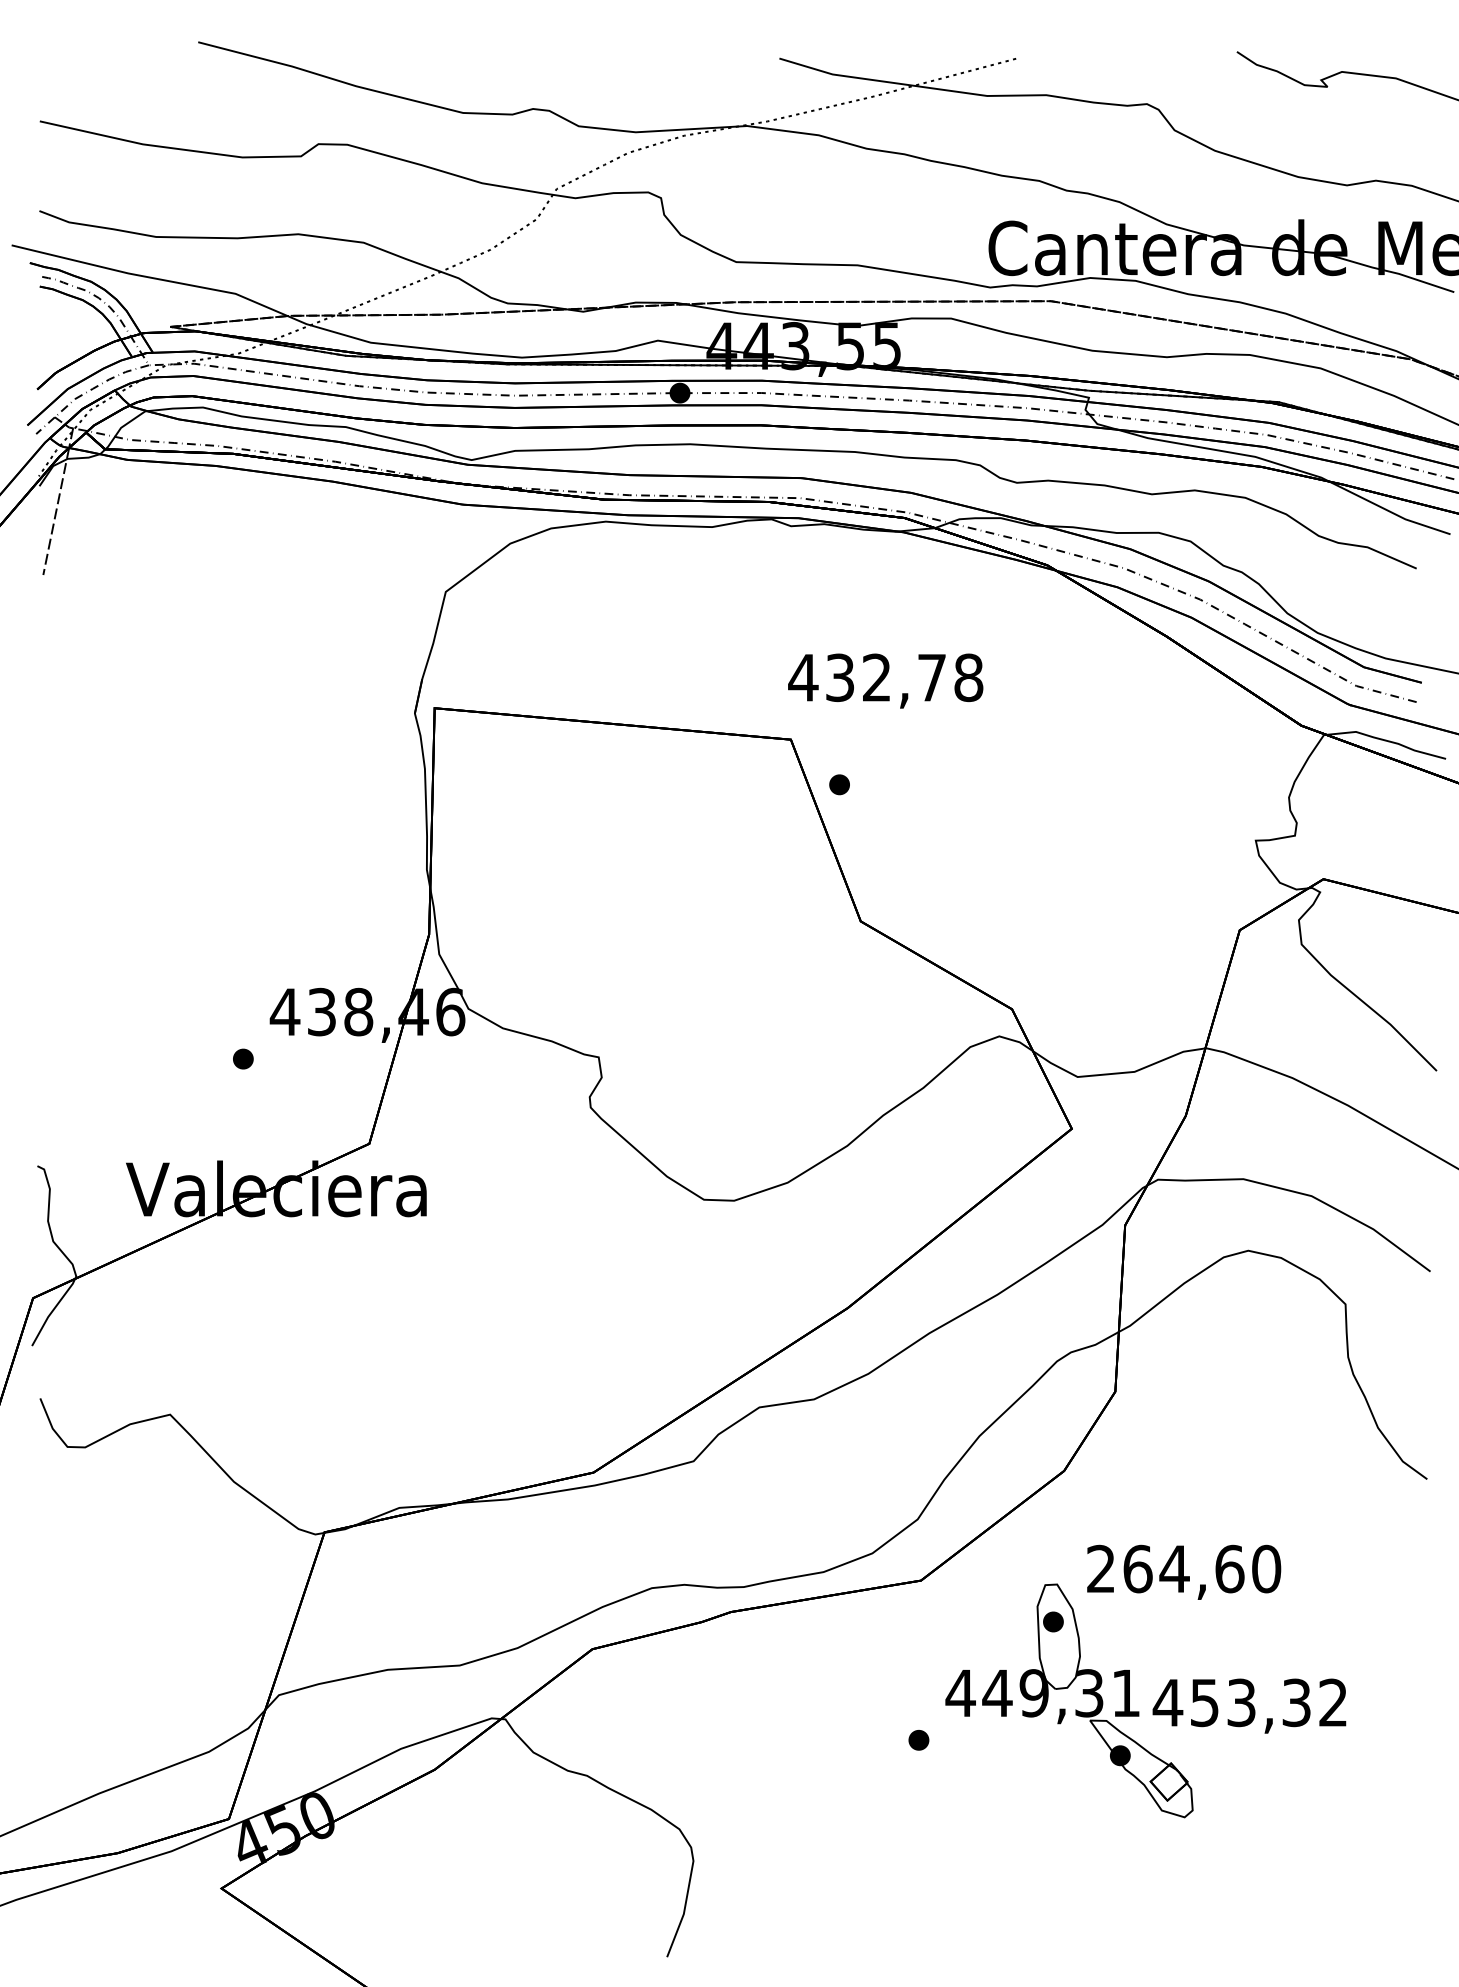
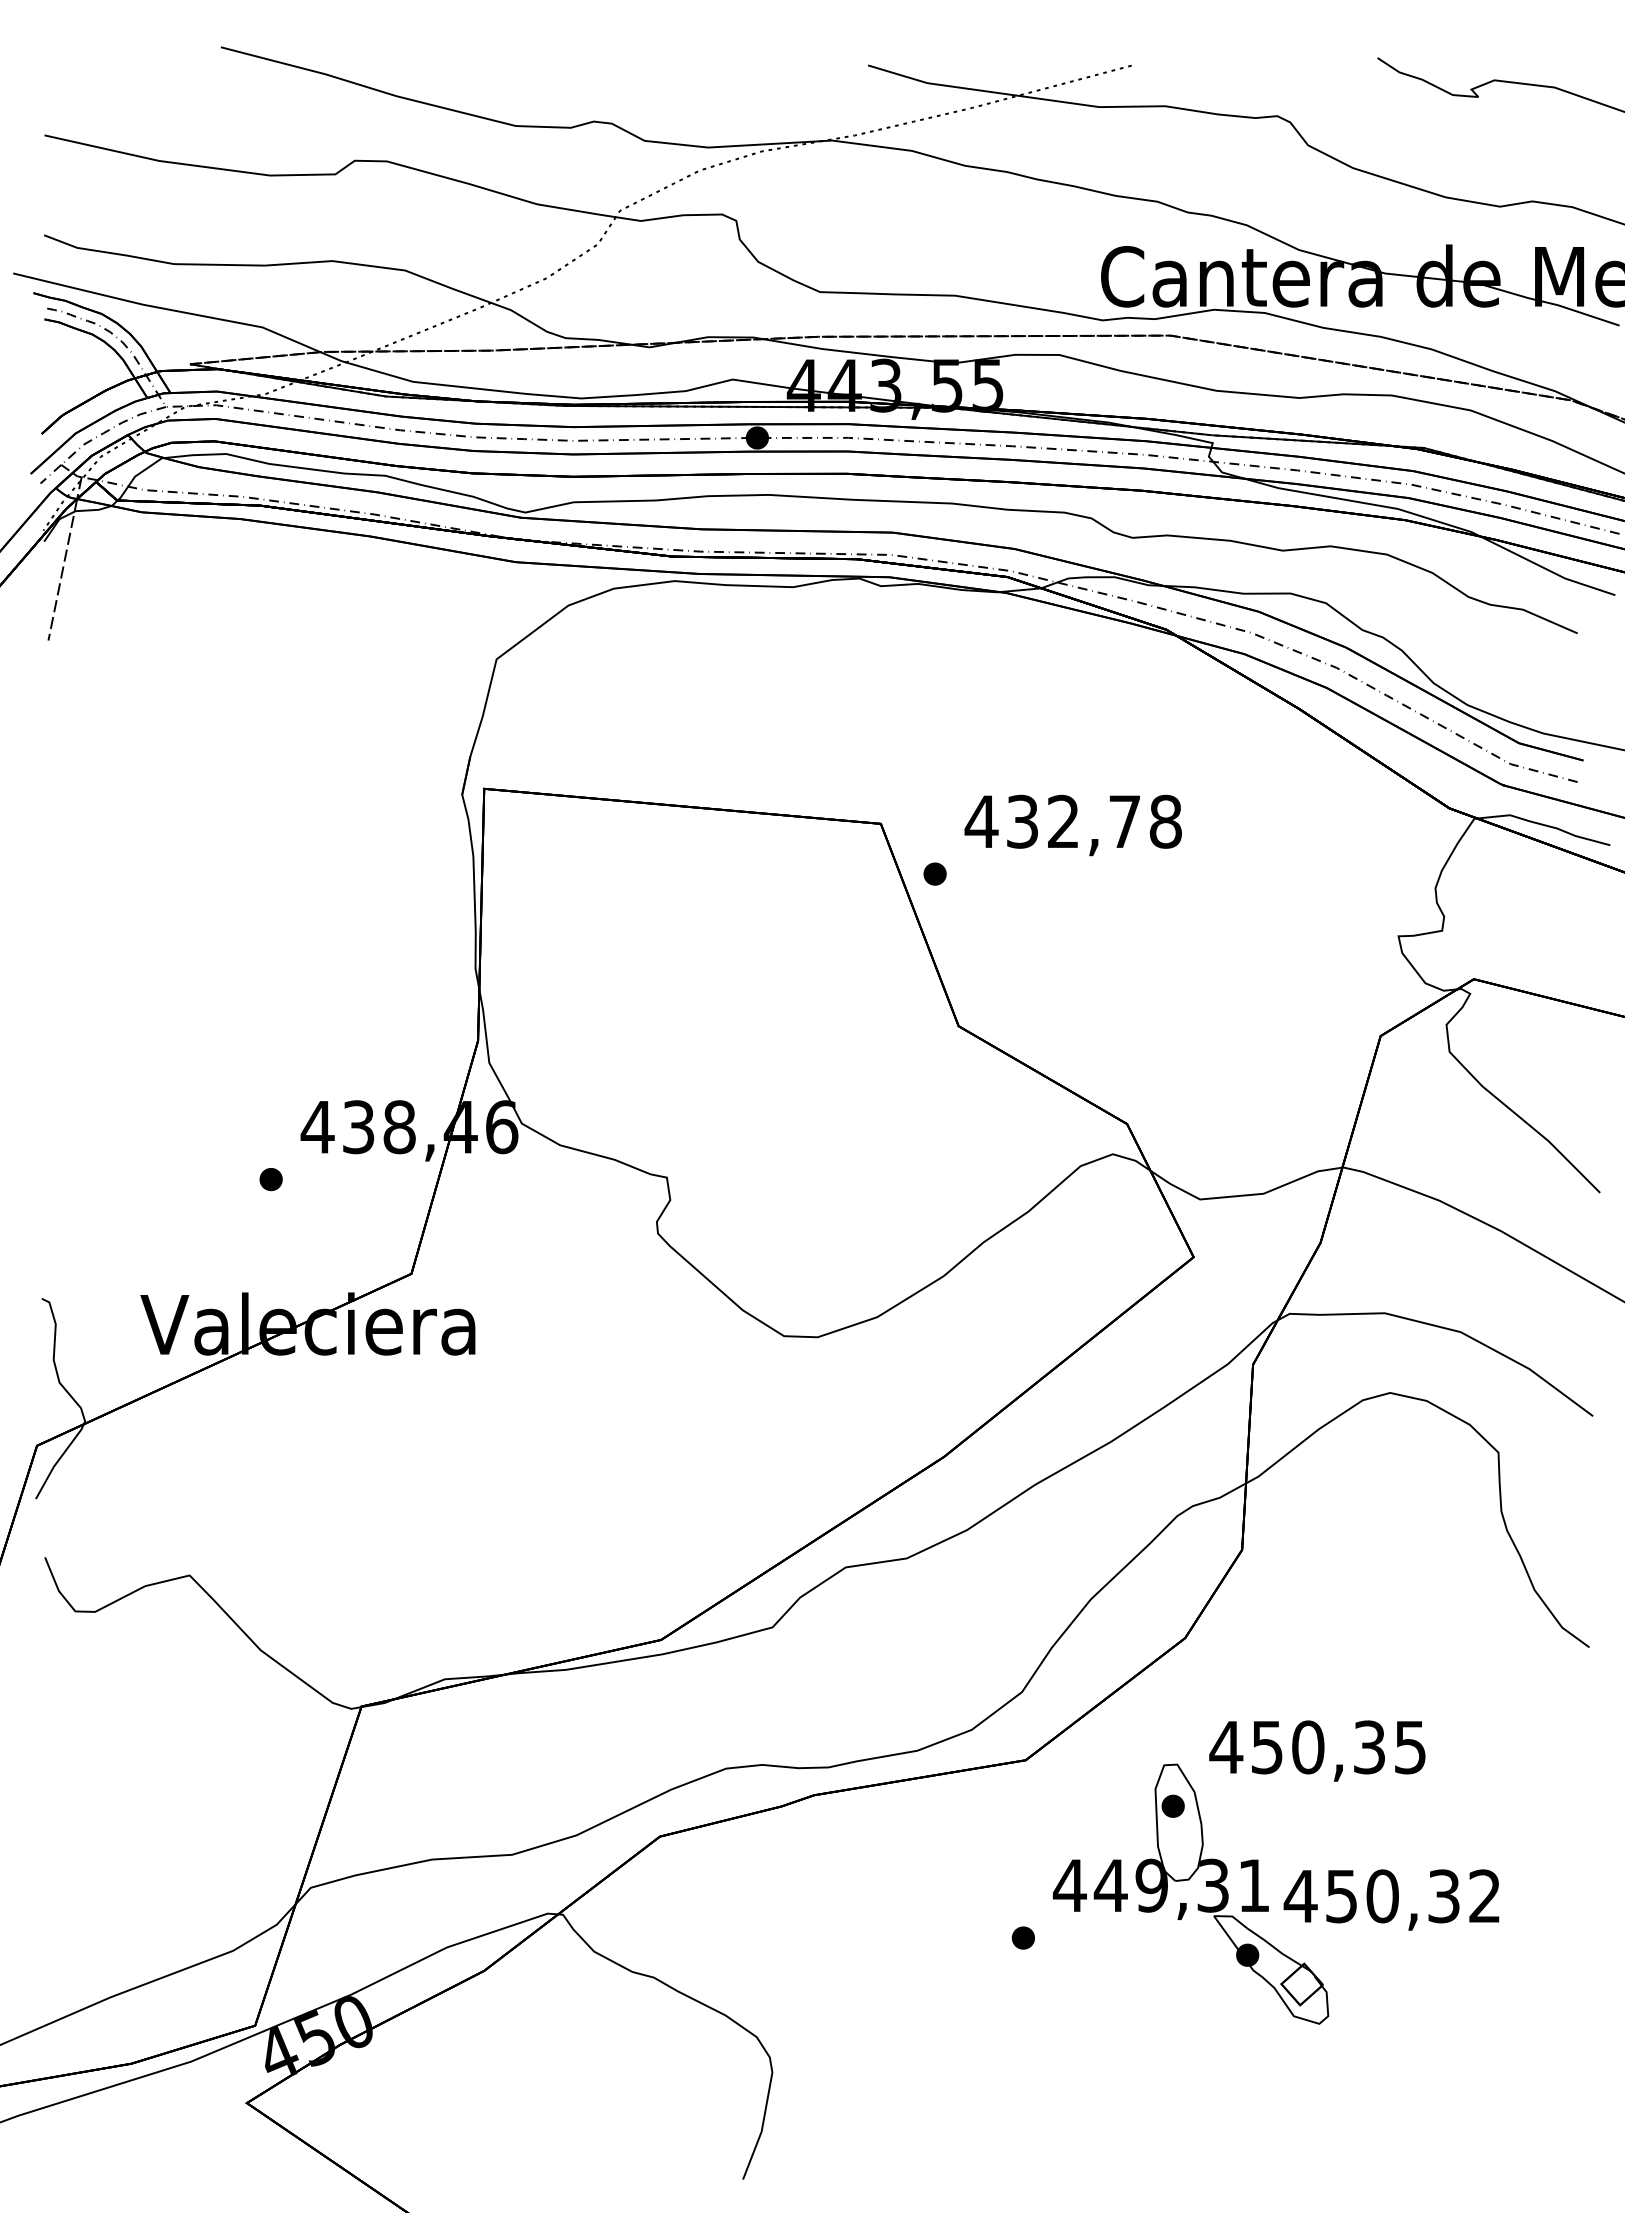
text: (885, 680) -> (1073, 824), moved
text: (1183, 1568) -> (1318, 1746), 264,60 -> 450,35
text: (1241, 1702) -> (1382, 1895), 453,32 -> 450,32

